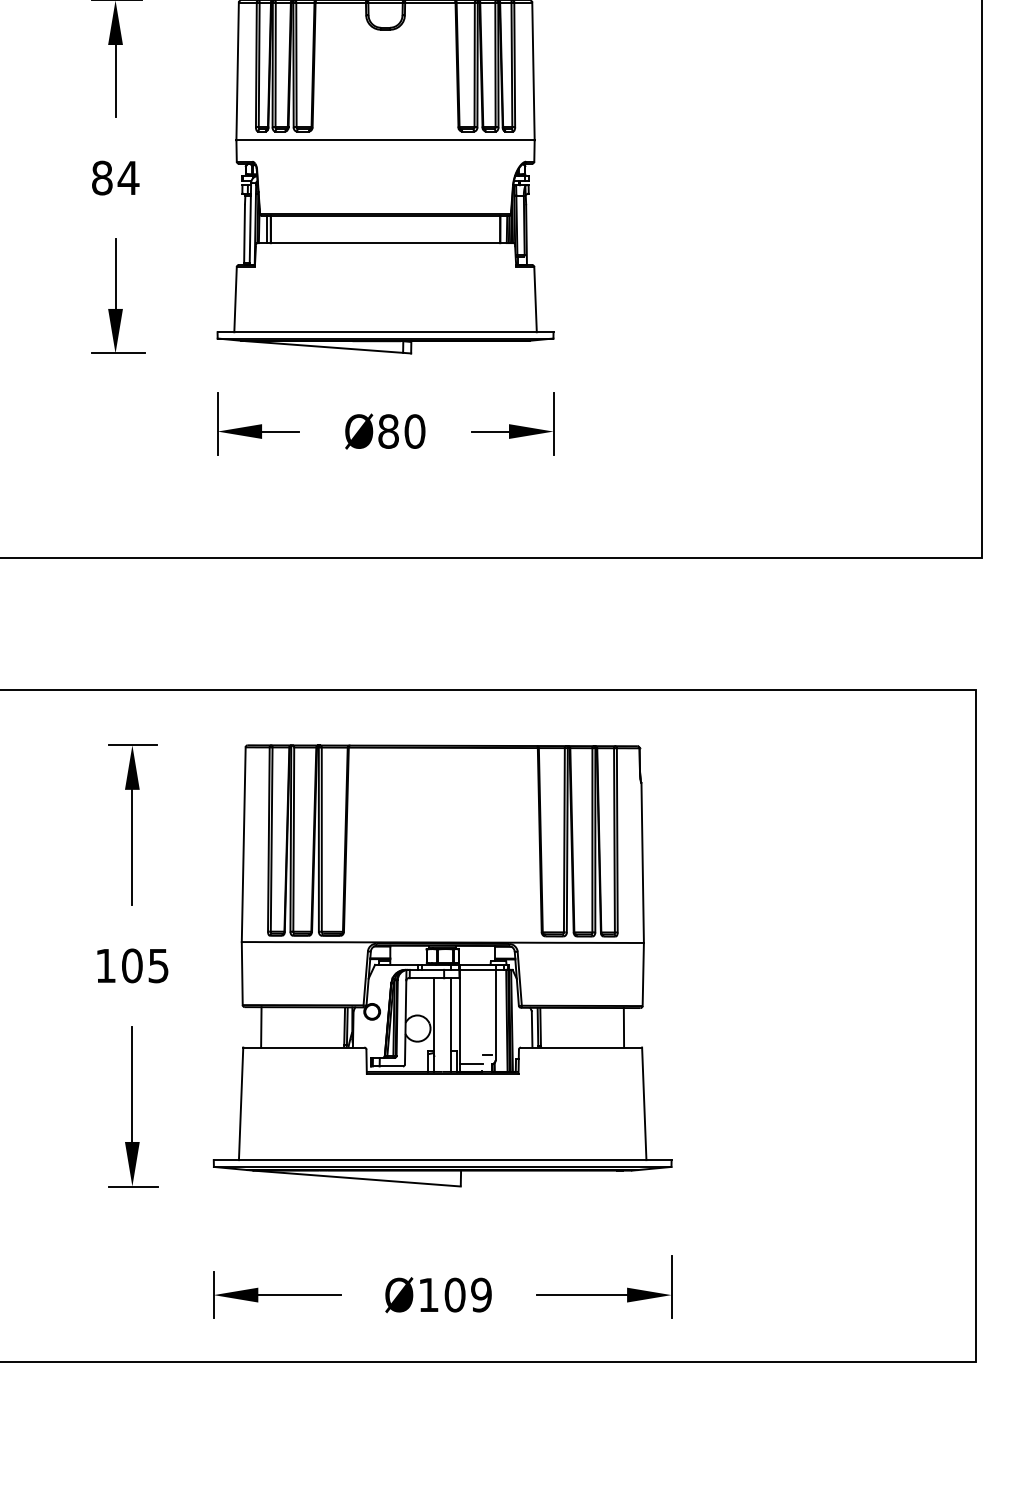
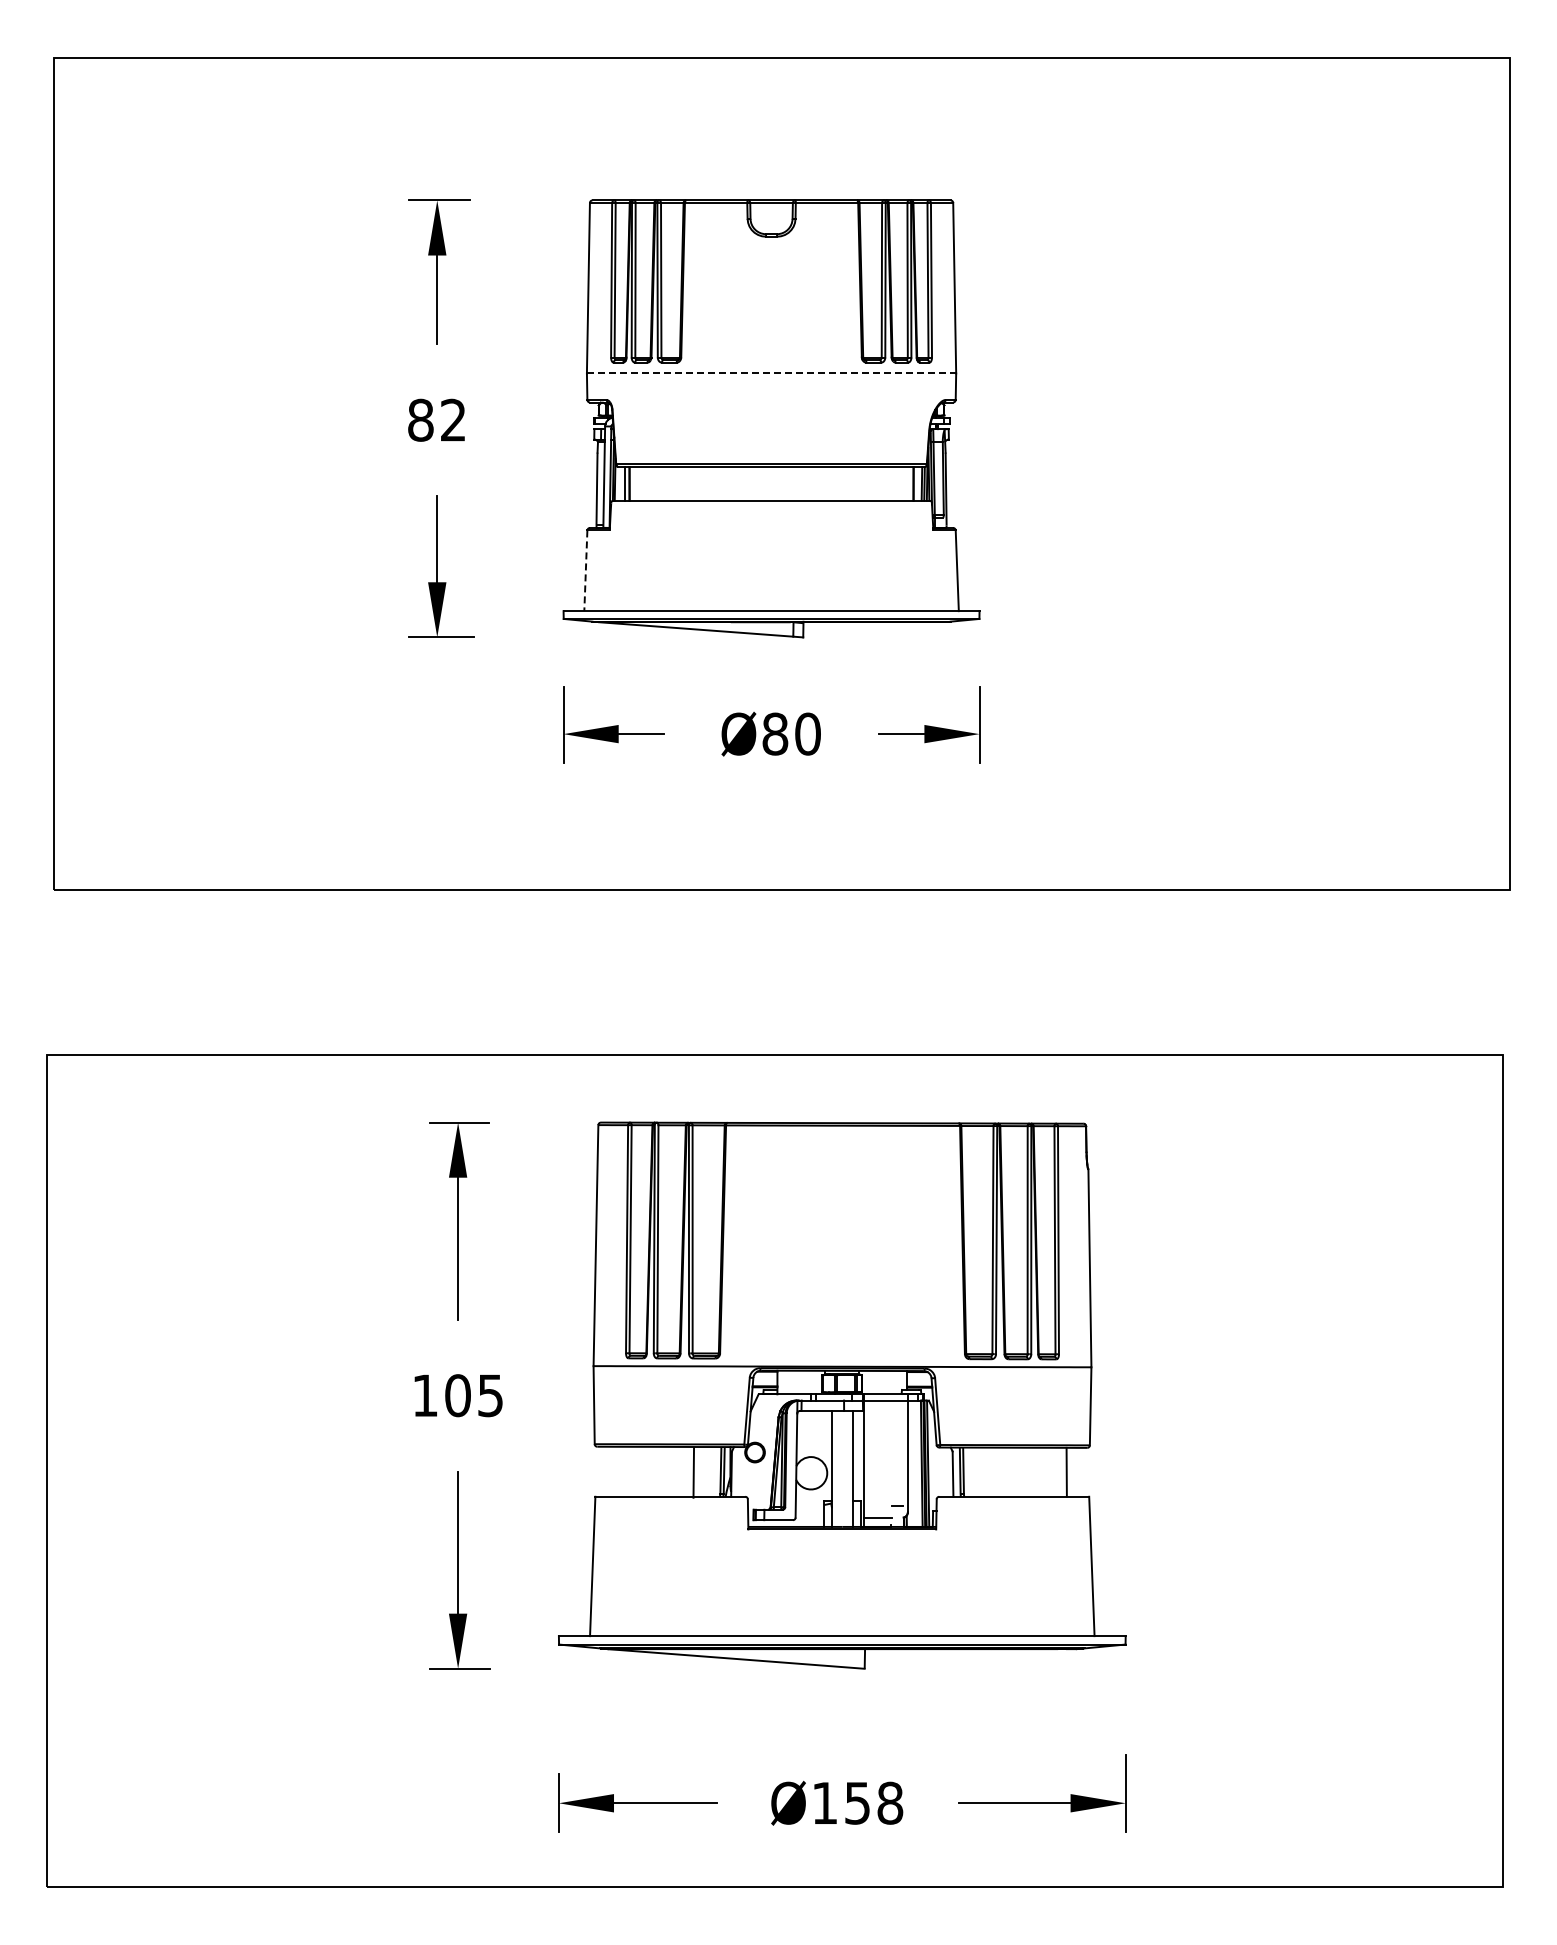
line: (385, 140) -> (771, 373), solid -> dashed
text: (127, 177) -> (452, 419), 84 -> 82
line: (235, 300) -> (585, 571), solid -> dashed
line: (261, 1027) -> (693, 1472), moved
text: (467, 1294) -> (873, 1802), 109 -> 158

